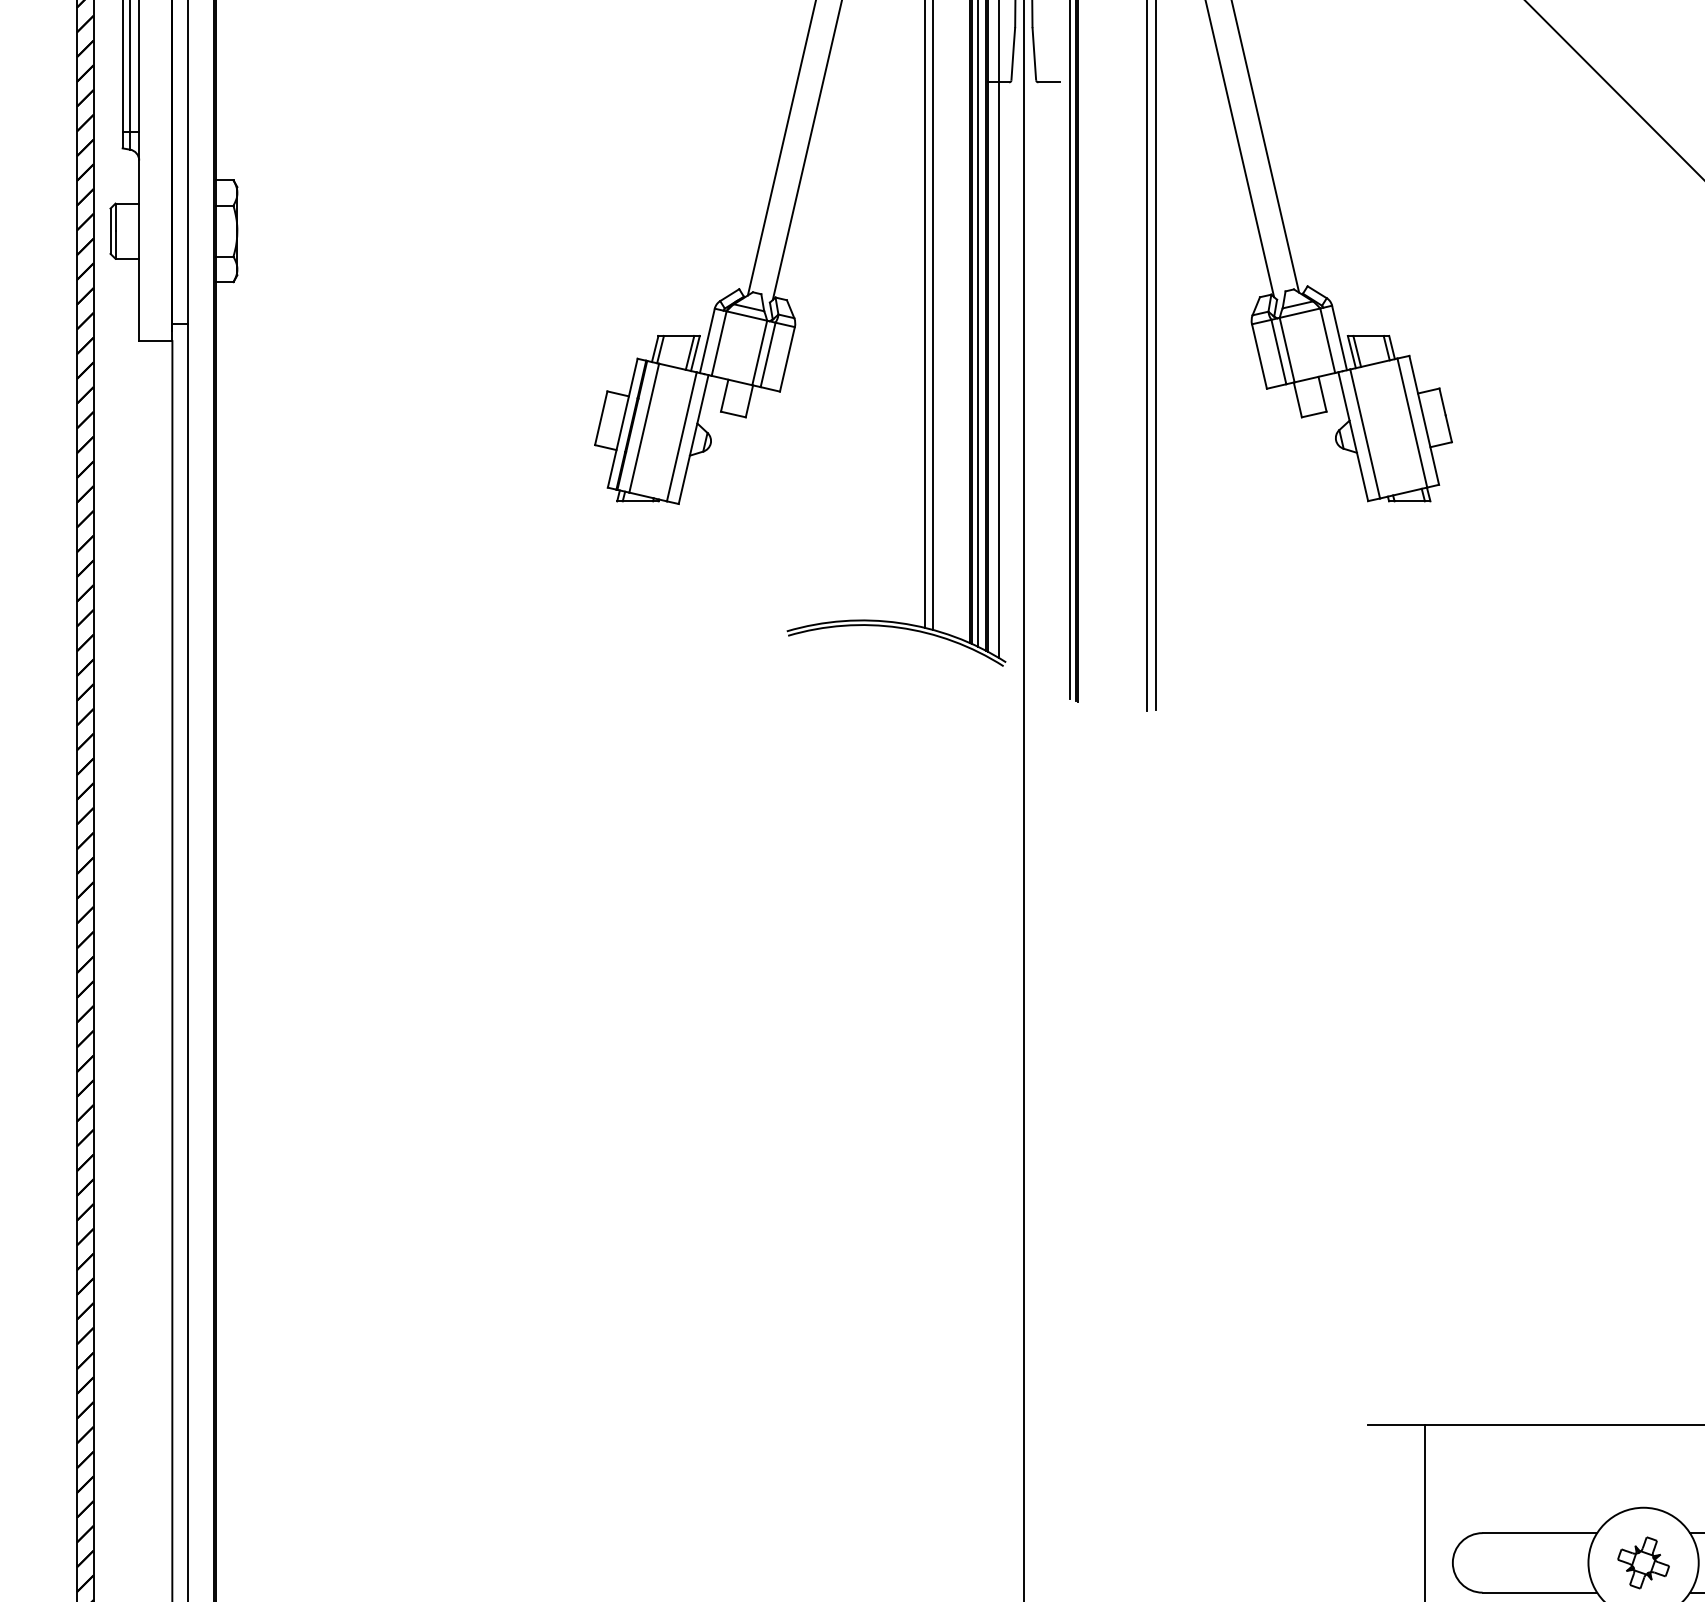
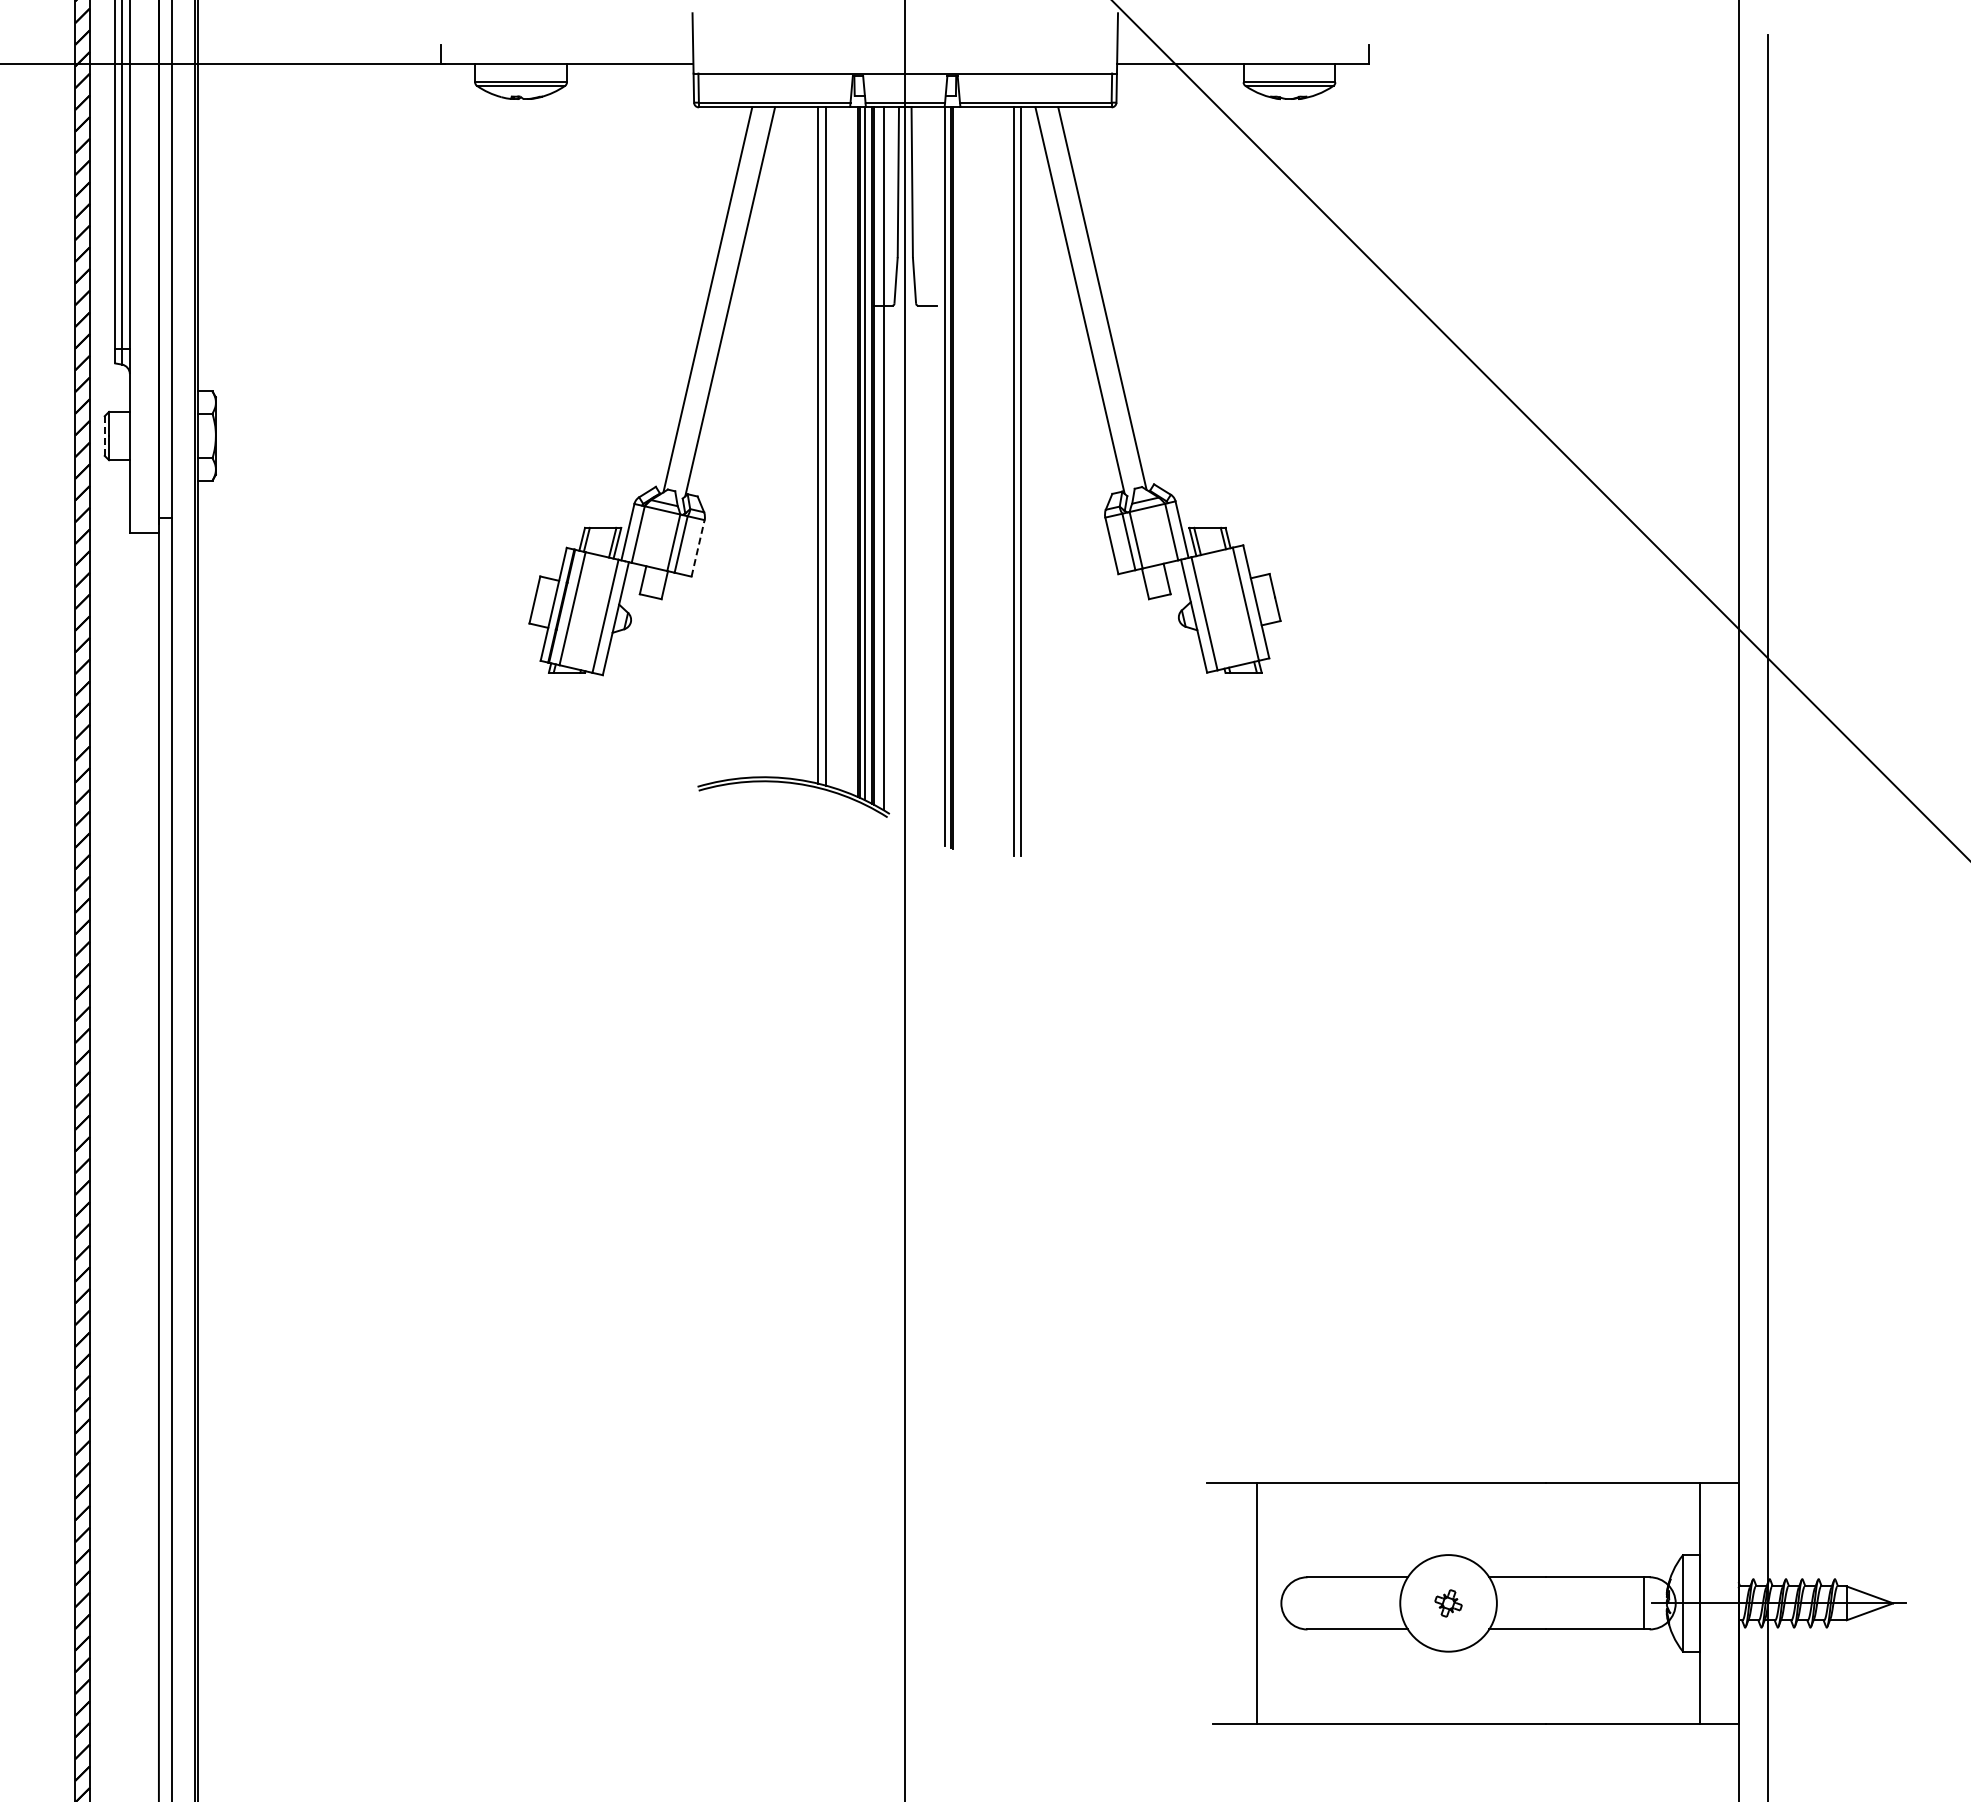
line: (110, 231) -> (104, 436), solid -> dashed
line: (787, 358) -> (698, 547), solid -> dashed
part: (1643, 1563) -> (1448, 1603), size x0.6

